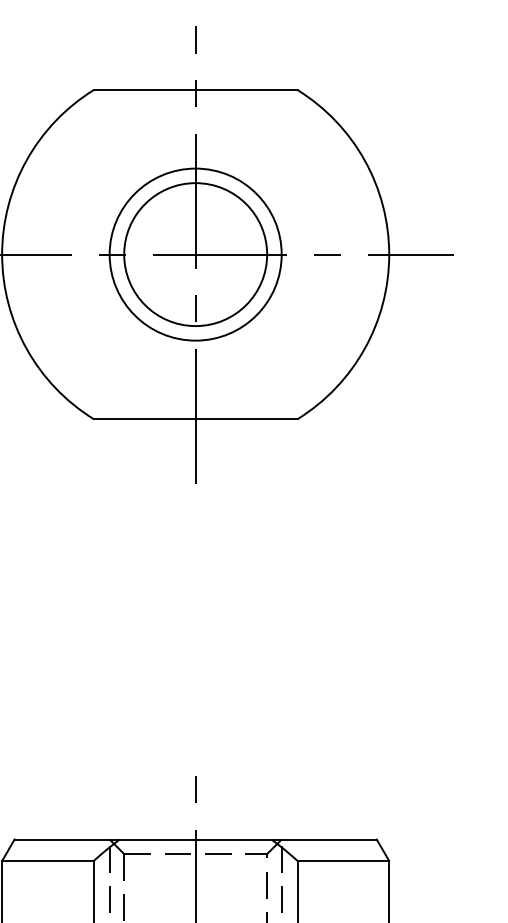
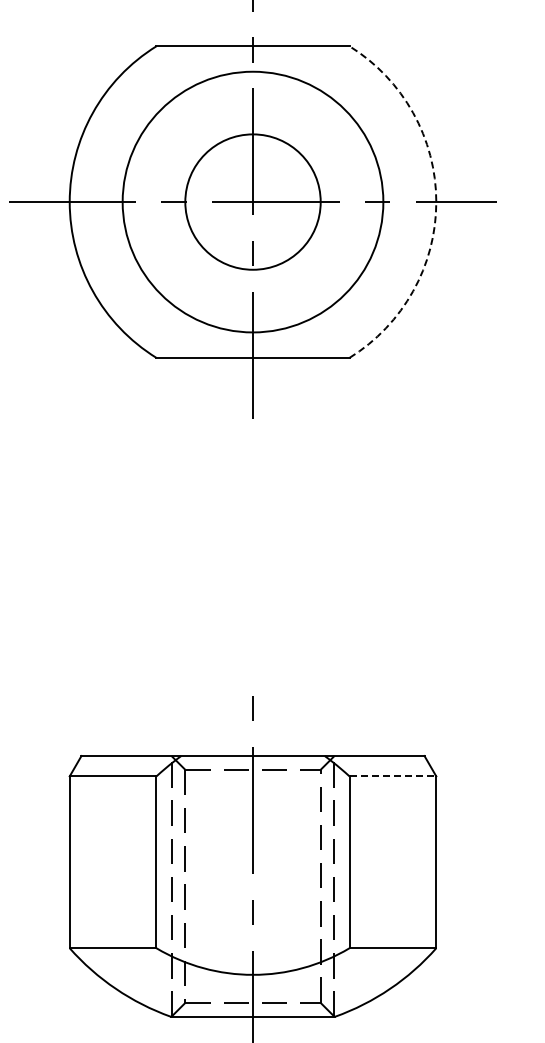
circle: (195, 253) -> (252, 201), size x1.6
arc: (389, 255) -> (436, 202), solid -> dashed
line: (344, 861) -> (393, 776), solid -> dashed

